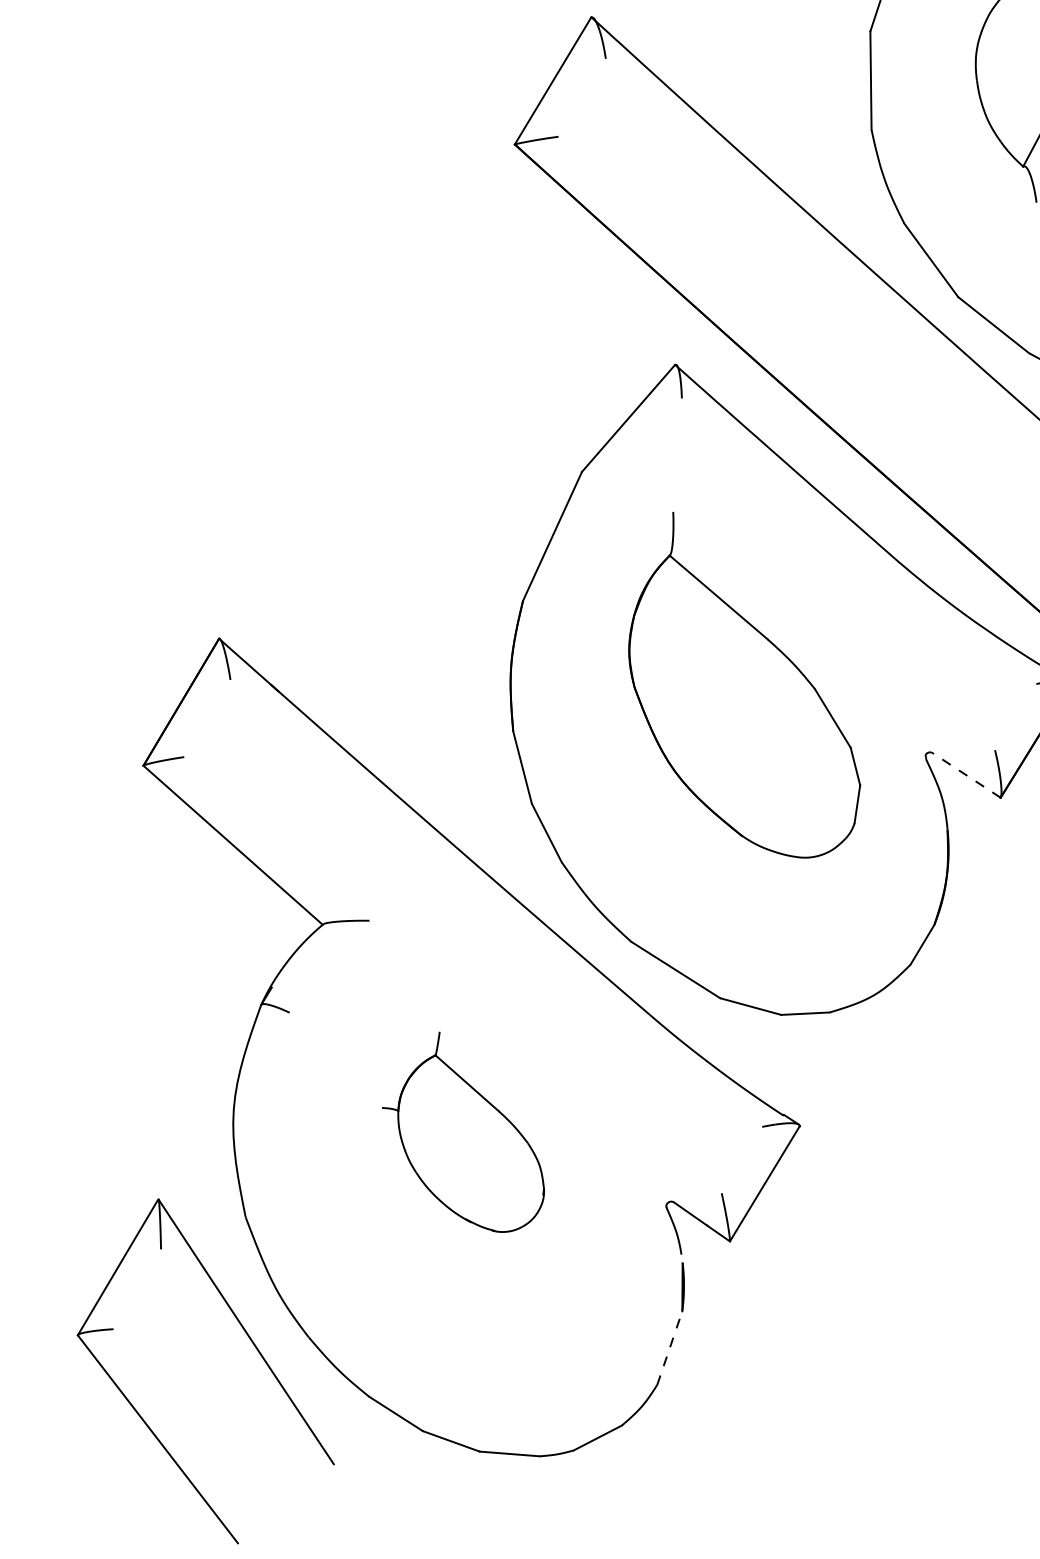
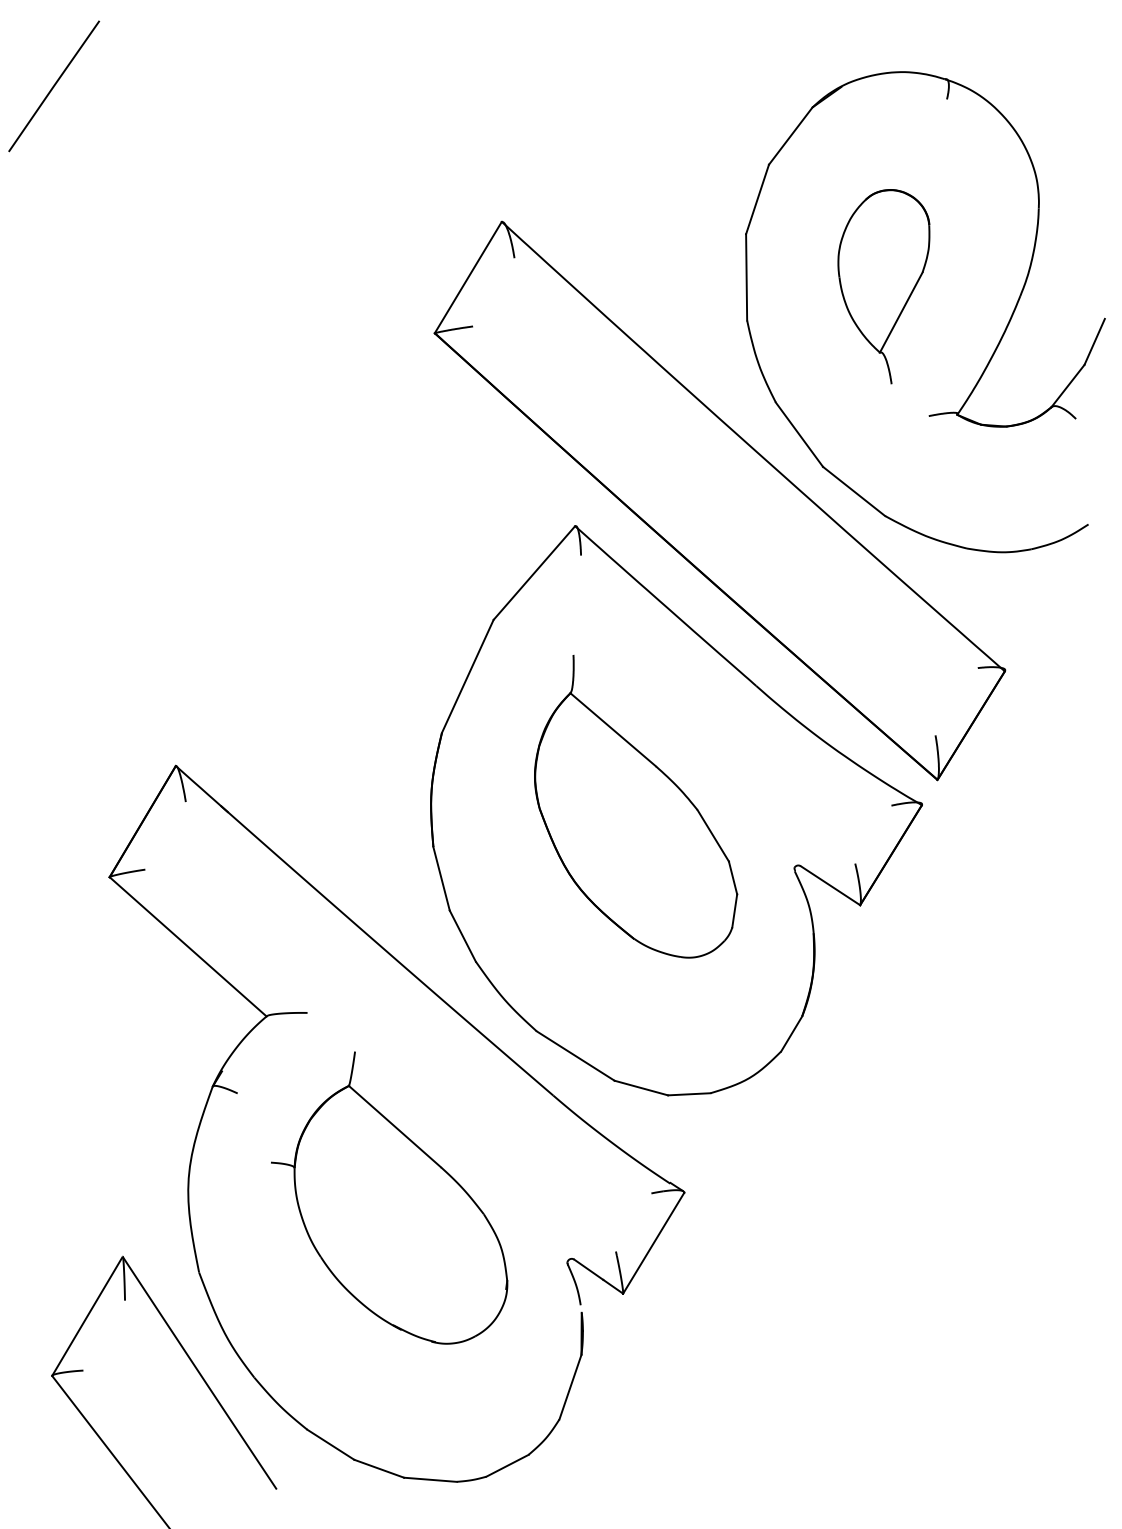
line: (966, 775) -> (830, 885), dashed -> solid
part: (463, 1131) -> (389, 1197), size x1.67
line: (669, 1347) -> (570, 1386), dashed -> solid

